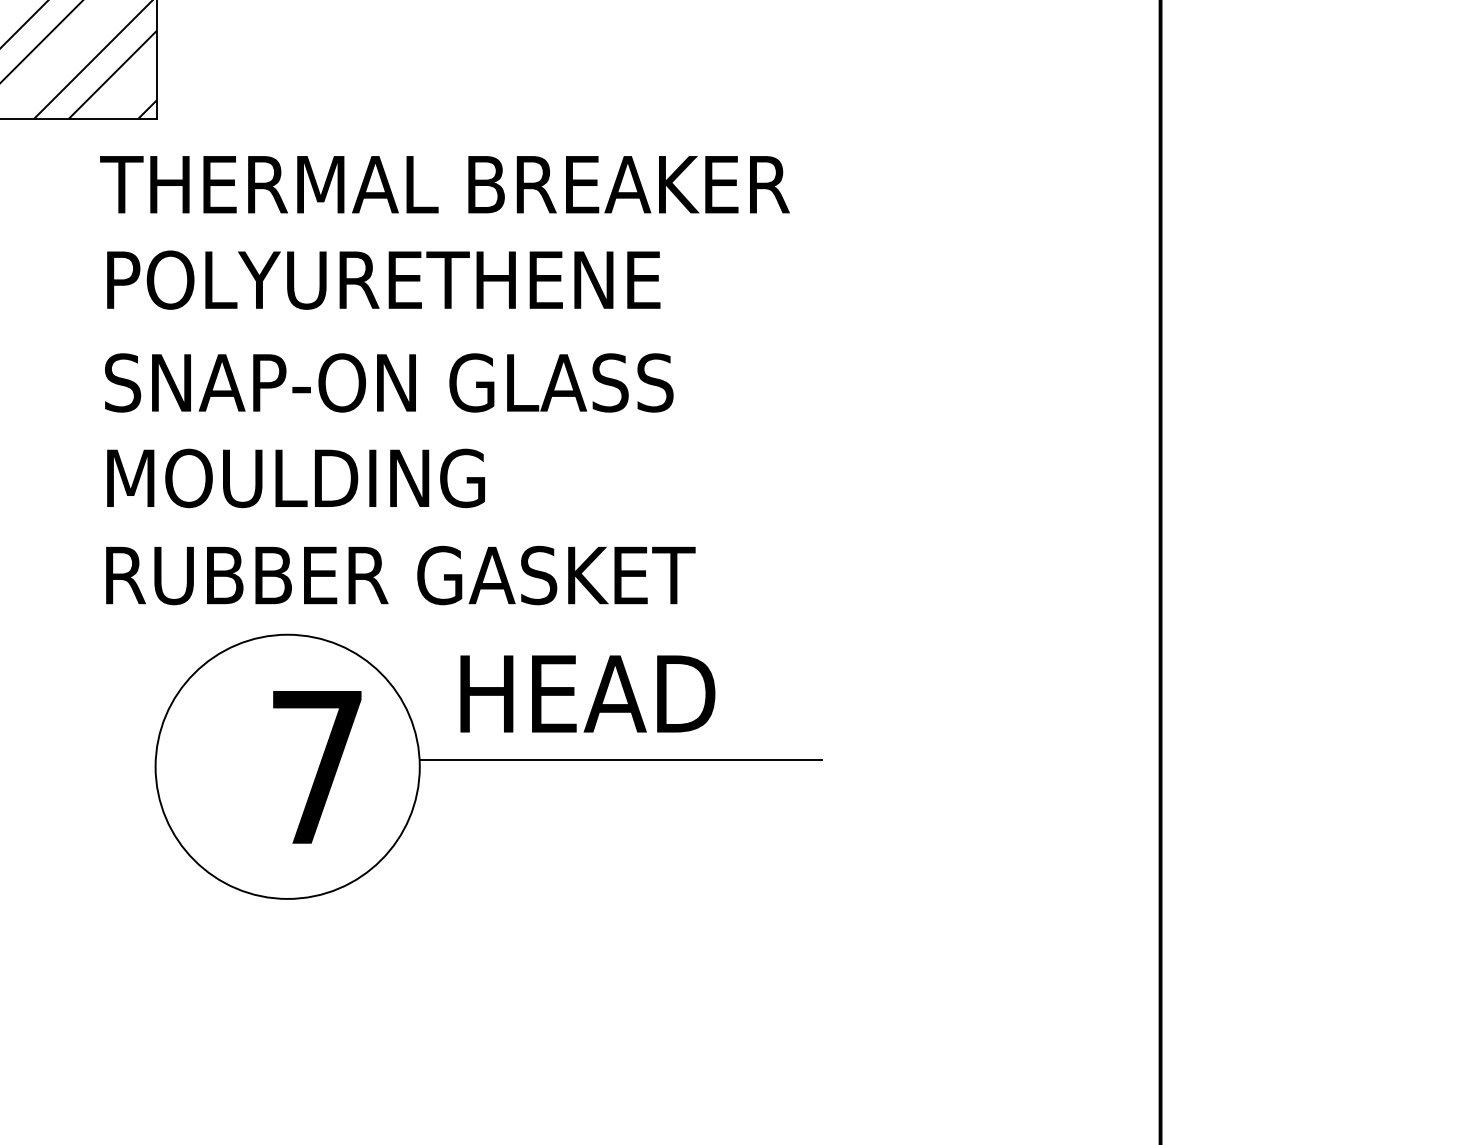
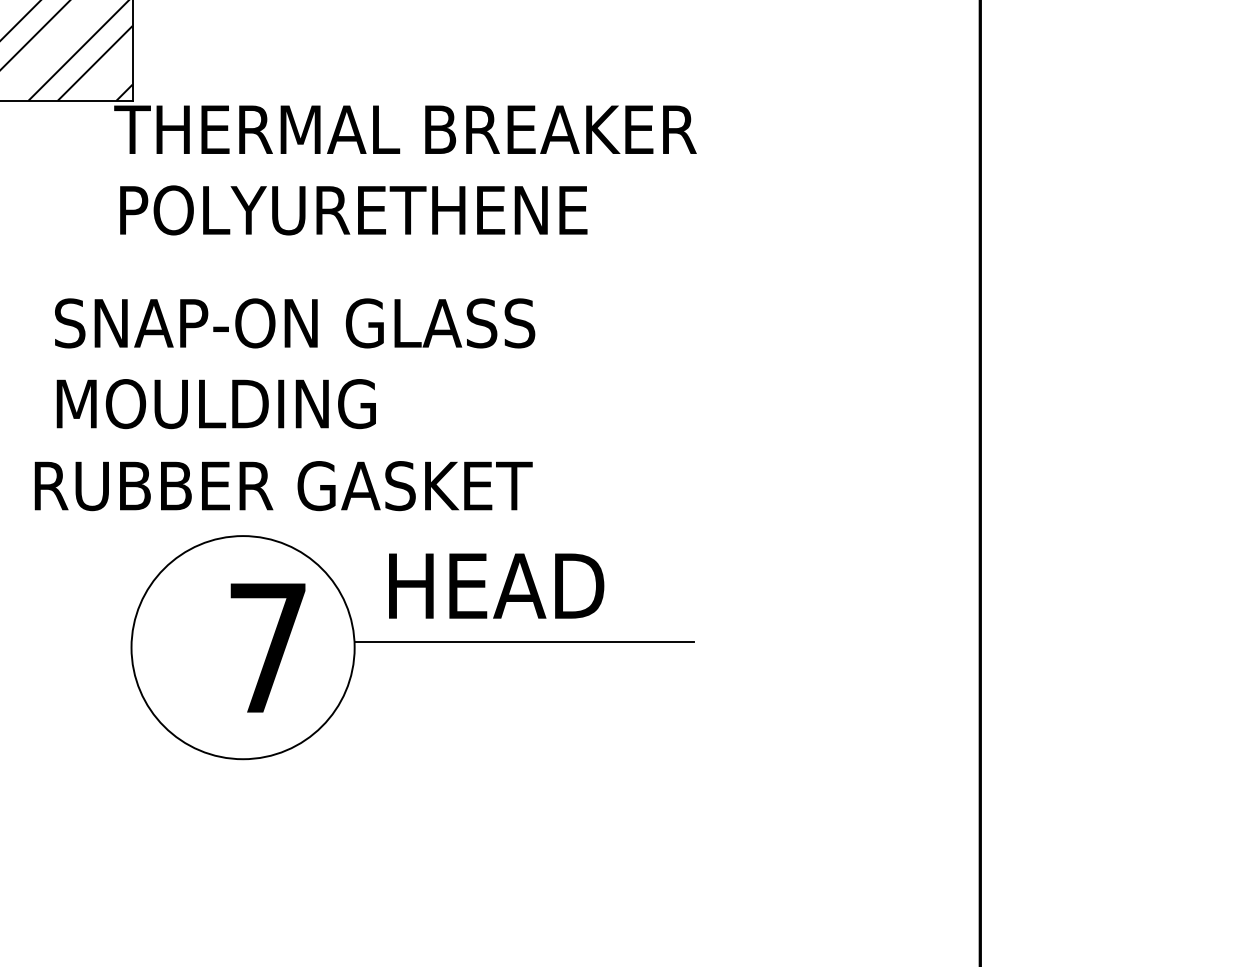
text: (444, 232) -> (405, 170), moved
text: (389, 430) -> (295, 363), moved
text: (400, 575) -> (283, 486), moved

